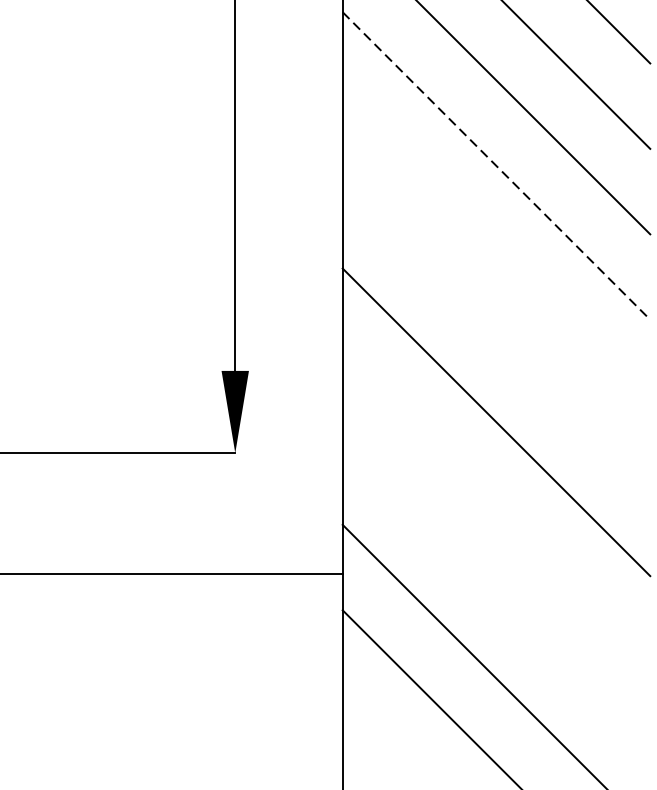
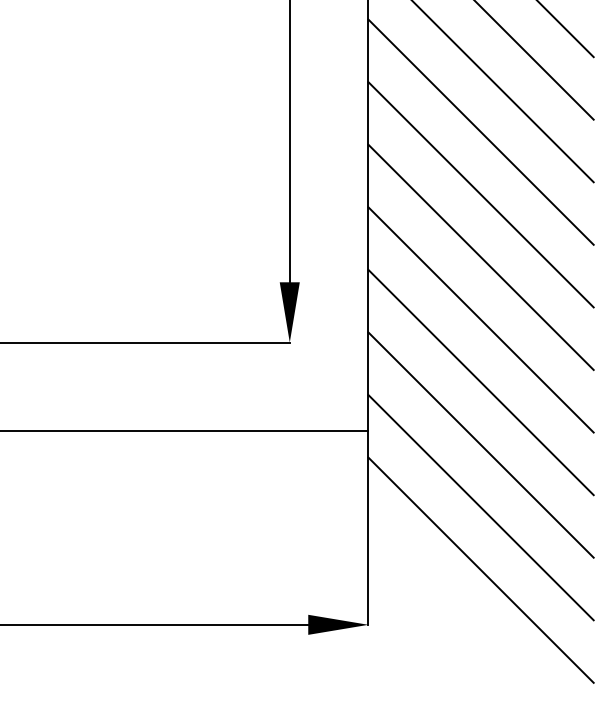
line: (497, 166) -> (481, 132), dashed -> solid
line: (495, 251) -> (480, 194), added
line: (495, 337) -> (480, 257), added
line: (495, 507) -> (480, 382), added
line: (495, 592) -> (480, 444), added

